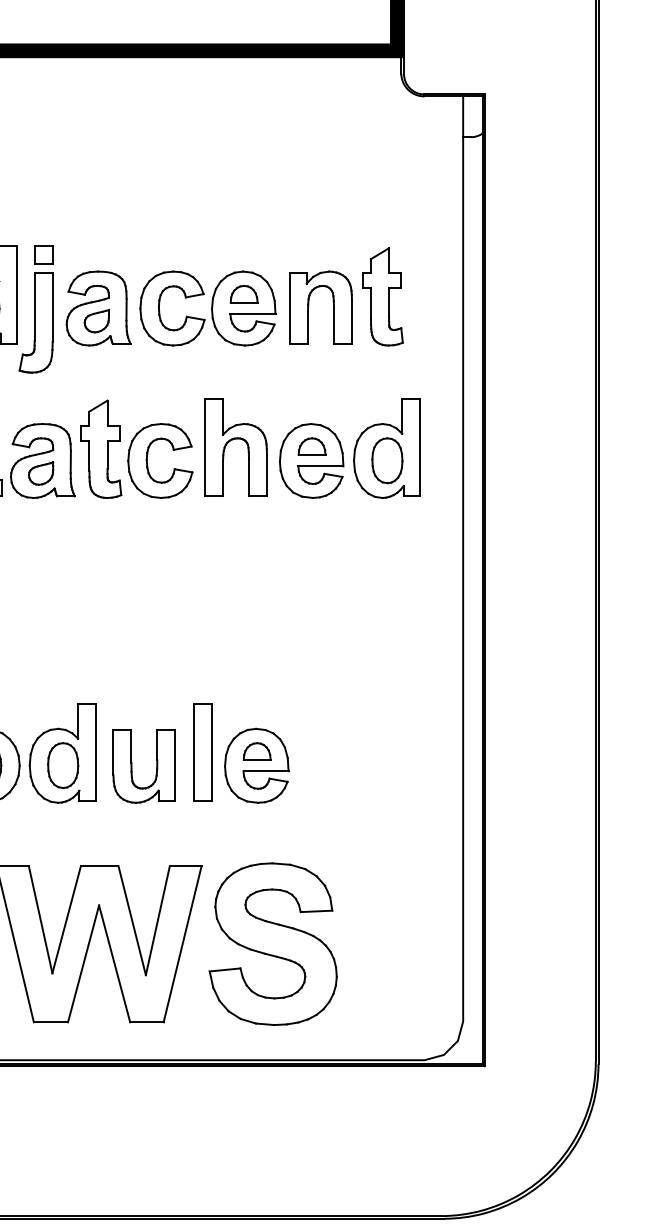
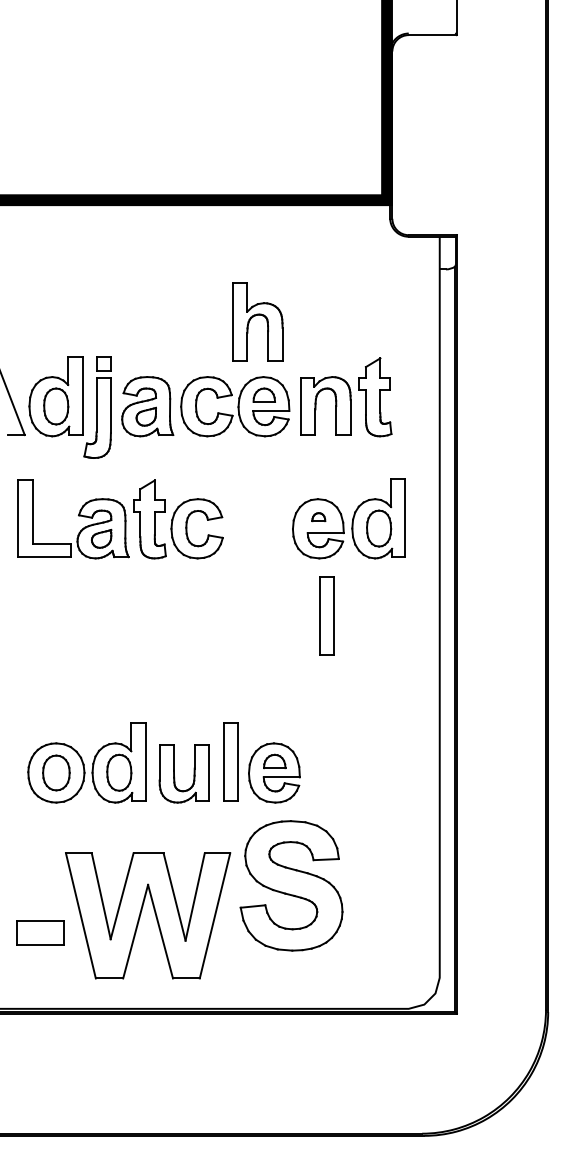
part: (311, 445) -> (318, 516), size x0.6
part: (235, 446) -> (257, 321), moved
part: (321, 569) -> (326, 615), added
part: (273, 943) -> (291, 885), moved

